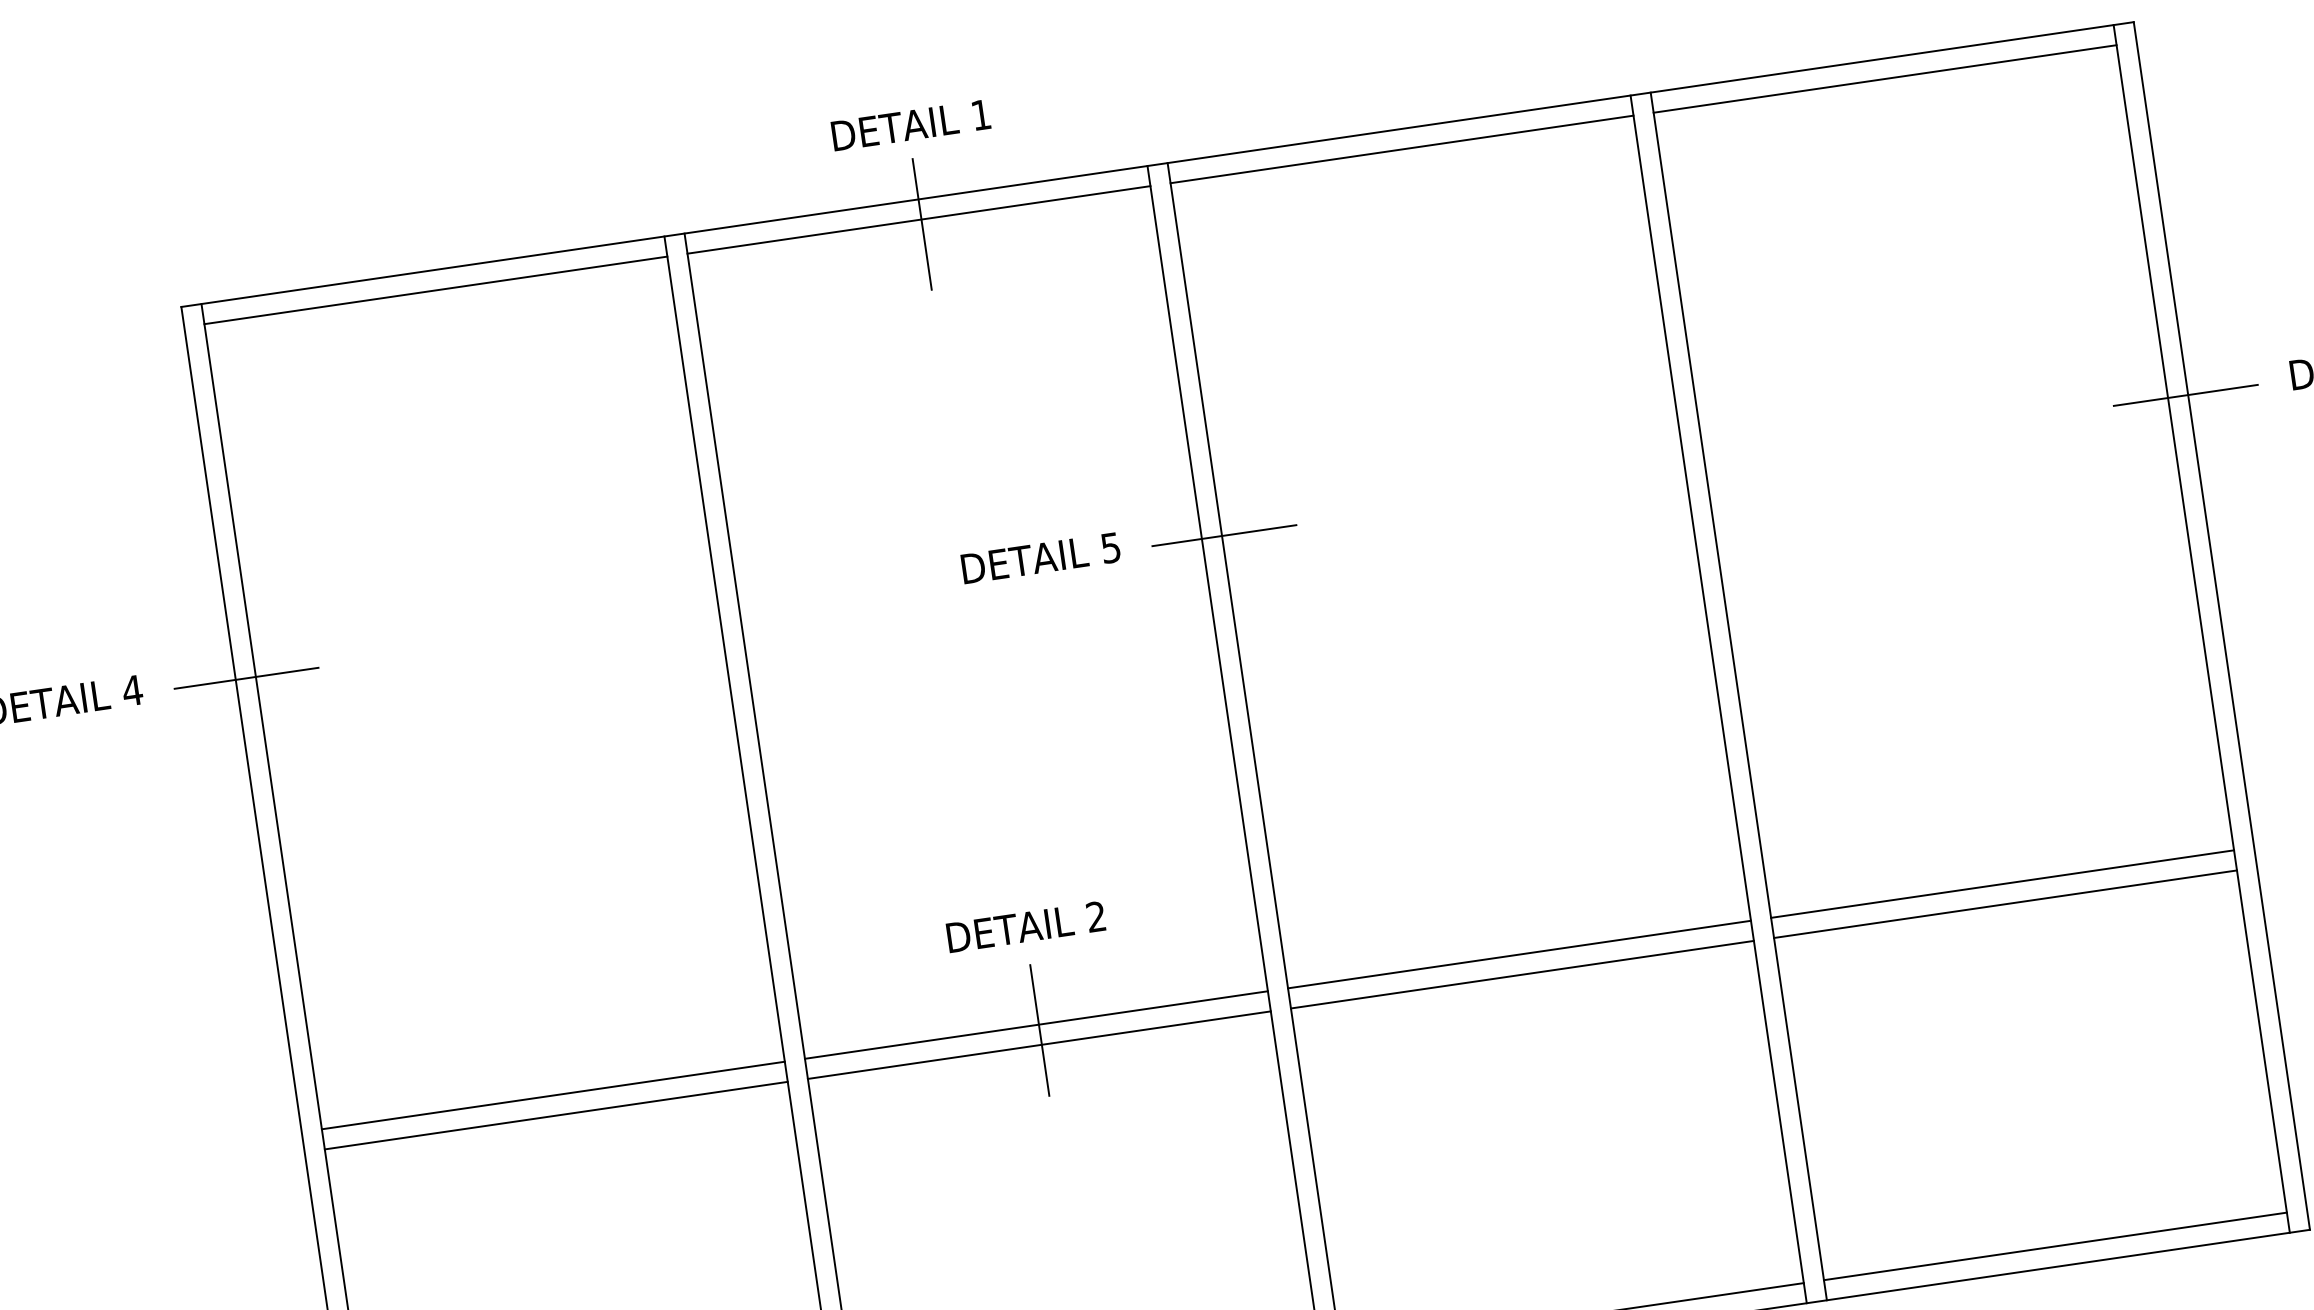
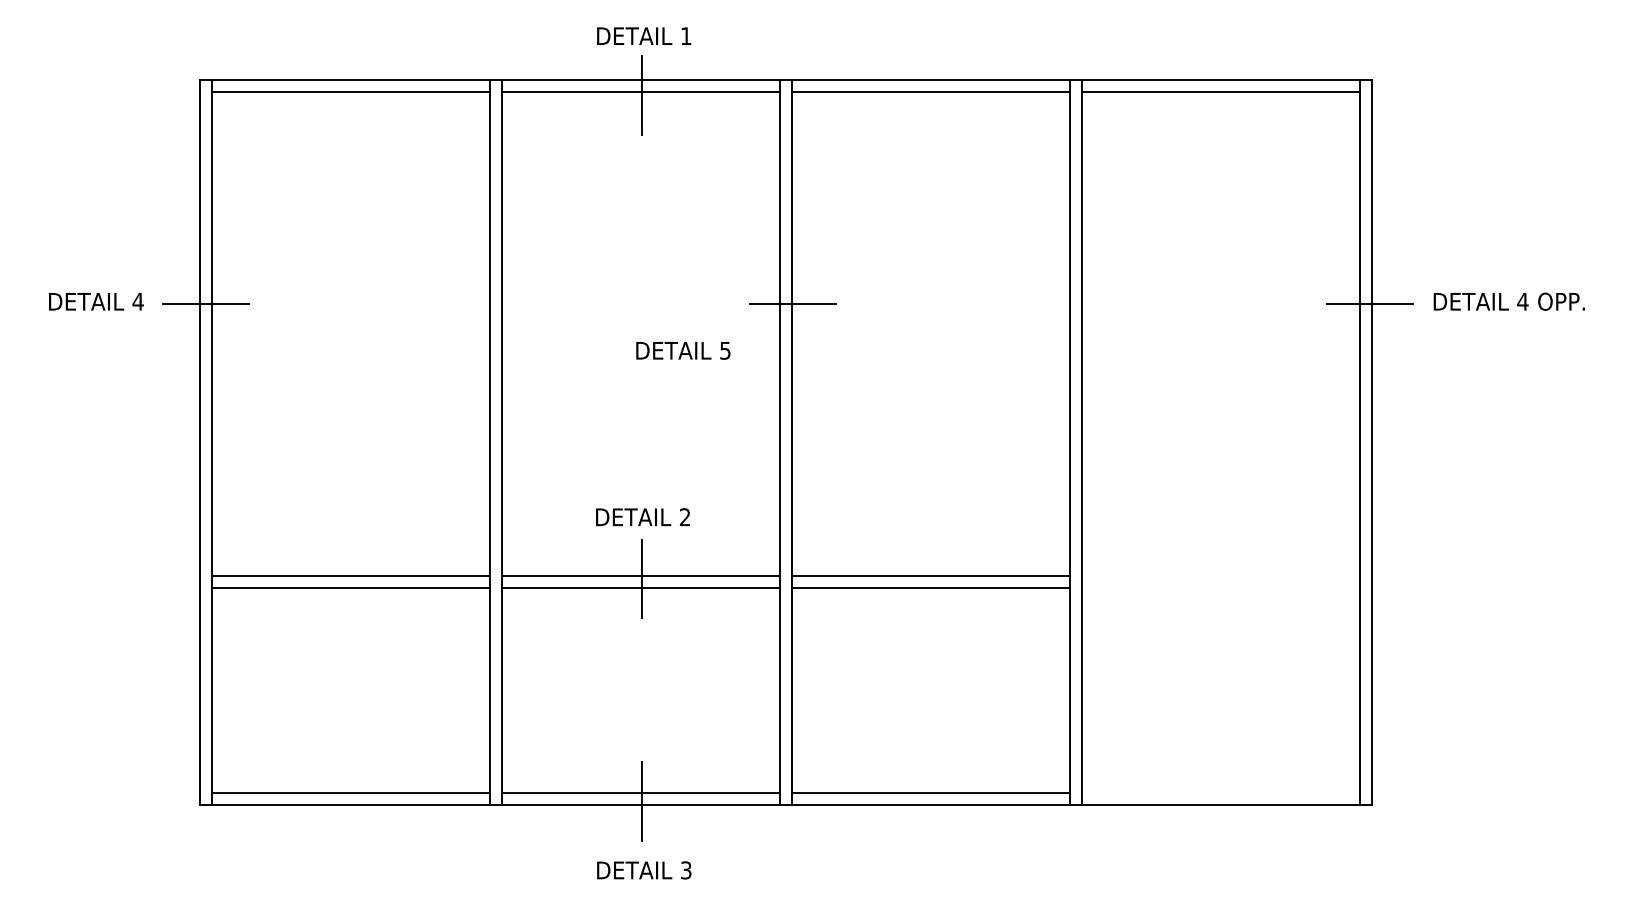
text: (1041, 557) -> (683, 350), moved
line: (2002, 883) -> (1220, 575), removed
line: (2005, 903) -> (1220, 587), removed
line: (2055, 1246) -> (1220, 793), removed

